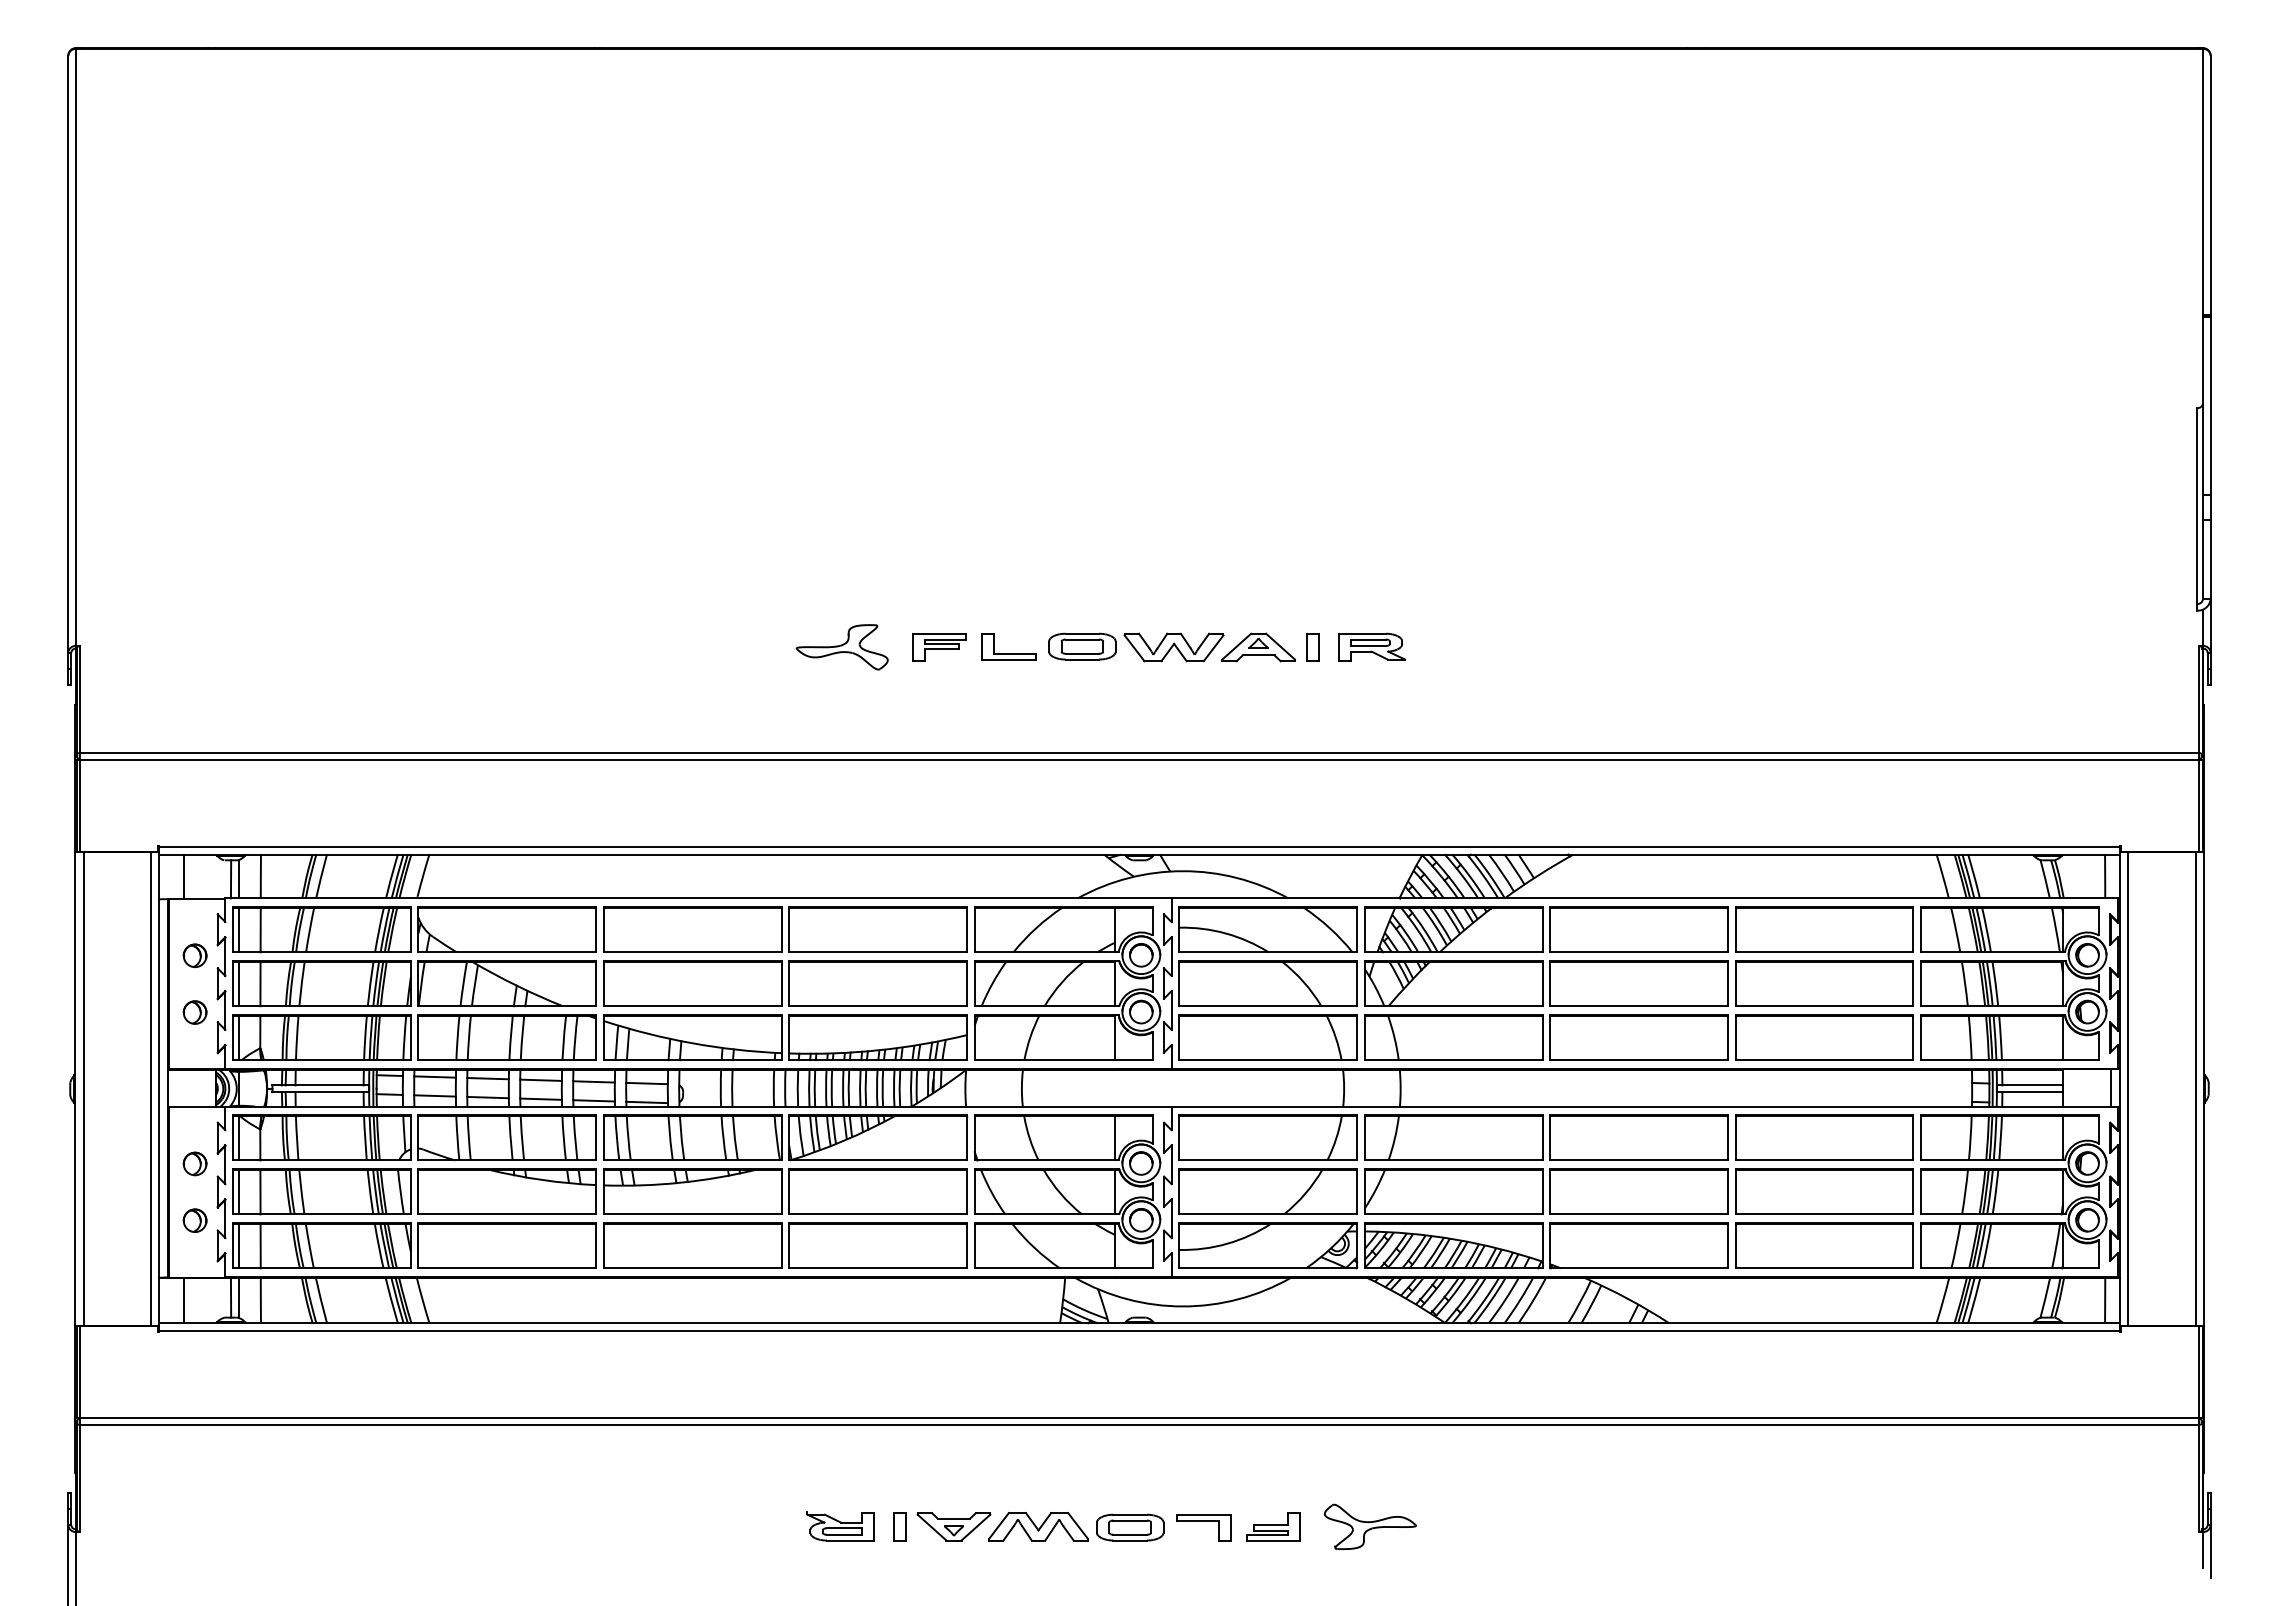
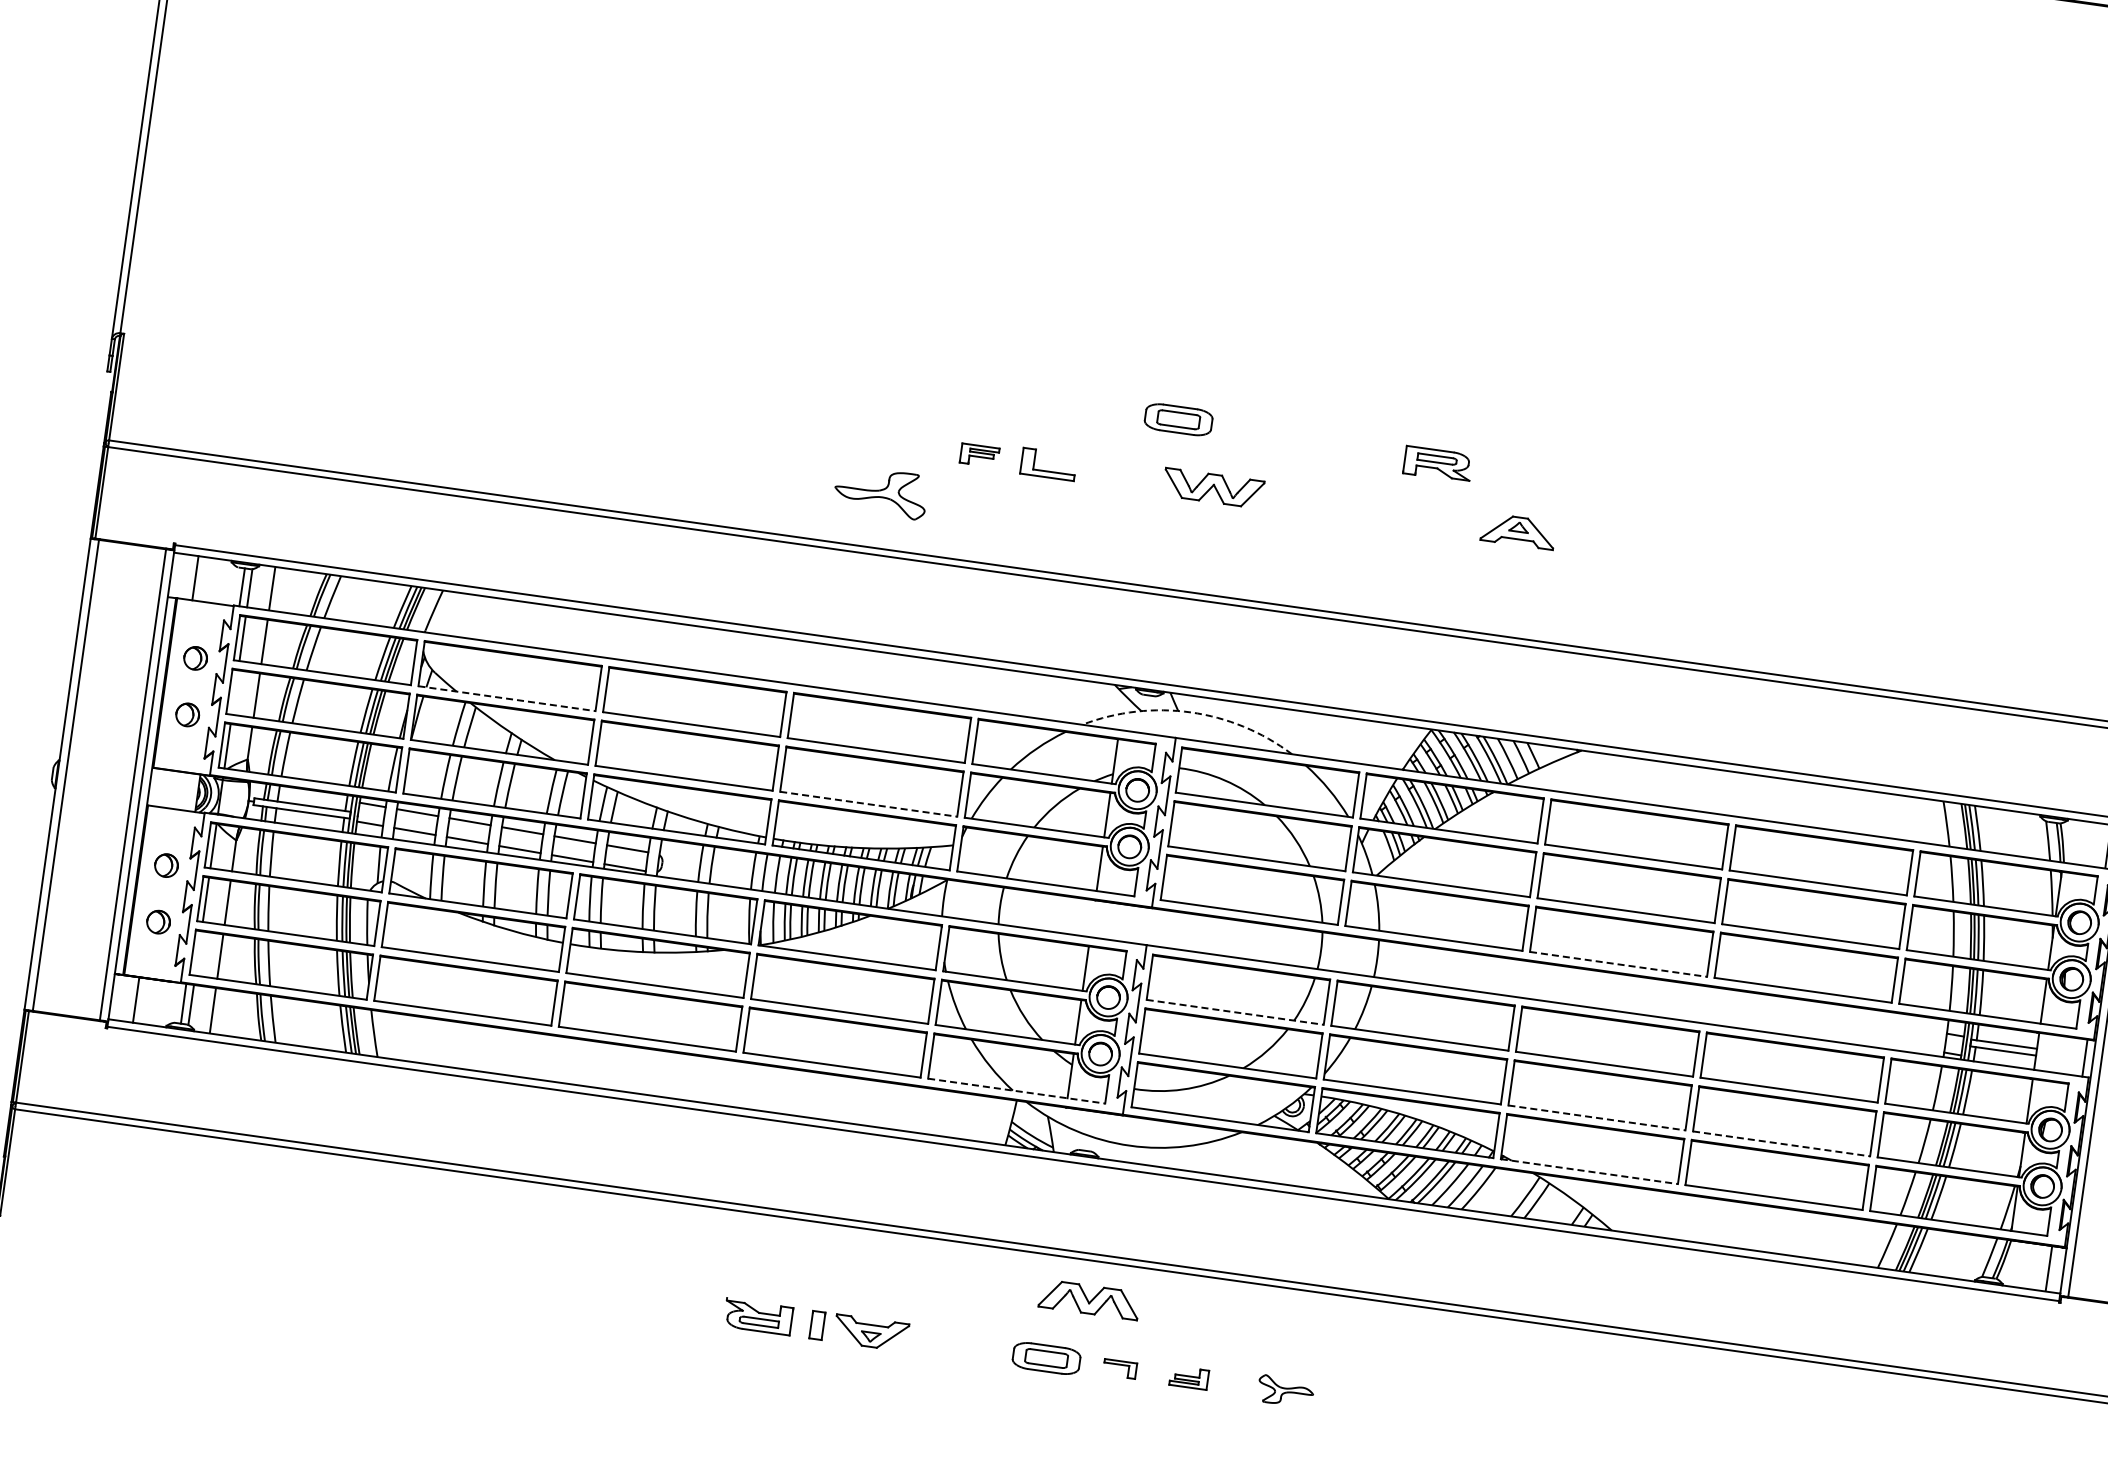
part: (1082, 646) -> (1178, 419), moved
part: (1372, 646) -> (1438, 463), moved
part: (841, 647) -> (880, 492), moved
part: (939, 647) -> (979, 455), size x0.7
part: (1258, 647) -> (1518, 531), moved
part: (1312, 647) -> (1351, 507), removed
arc: (1183, 871) -> (1191, 712), solid -> dashed
line: (507, 952) -> (507, 698), solid -> dashed
line: (238, 983) -> (234, 692), removed
line: (878, 1006) -> (868, 804), solid -> dashed
line: (1639, 1060) -> (1618, 964), solid -> dashed
line: (1268, 1160) -> (1235, 1012), solid -> dashed
line: (1639, 1214) -> (1597, 1118), solid -> dashed
line: (1824, 1214) -> (1781, 1143), solid -> dashed
line: (238, 1245) -> (198, 952), removed
line: (1063, 1268) -> (1016, 1091), solid -> dashed
line: (1639, 1268) -> (1589, 1171), solid -> dashed
part: (1038, 1526) -> (1089, 1299), moved
part: (1273, 1526) -> (1189, 1377), size x0.7
part: (1370, 1526) -> (1285, 1391), size x0.6
part: (1203, 1527) -> (1119, 1368), size x0.6

